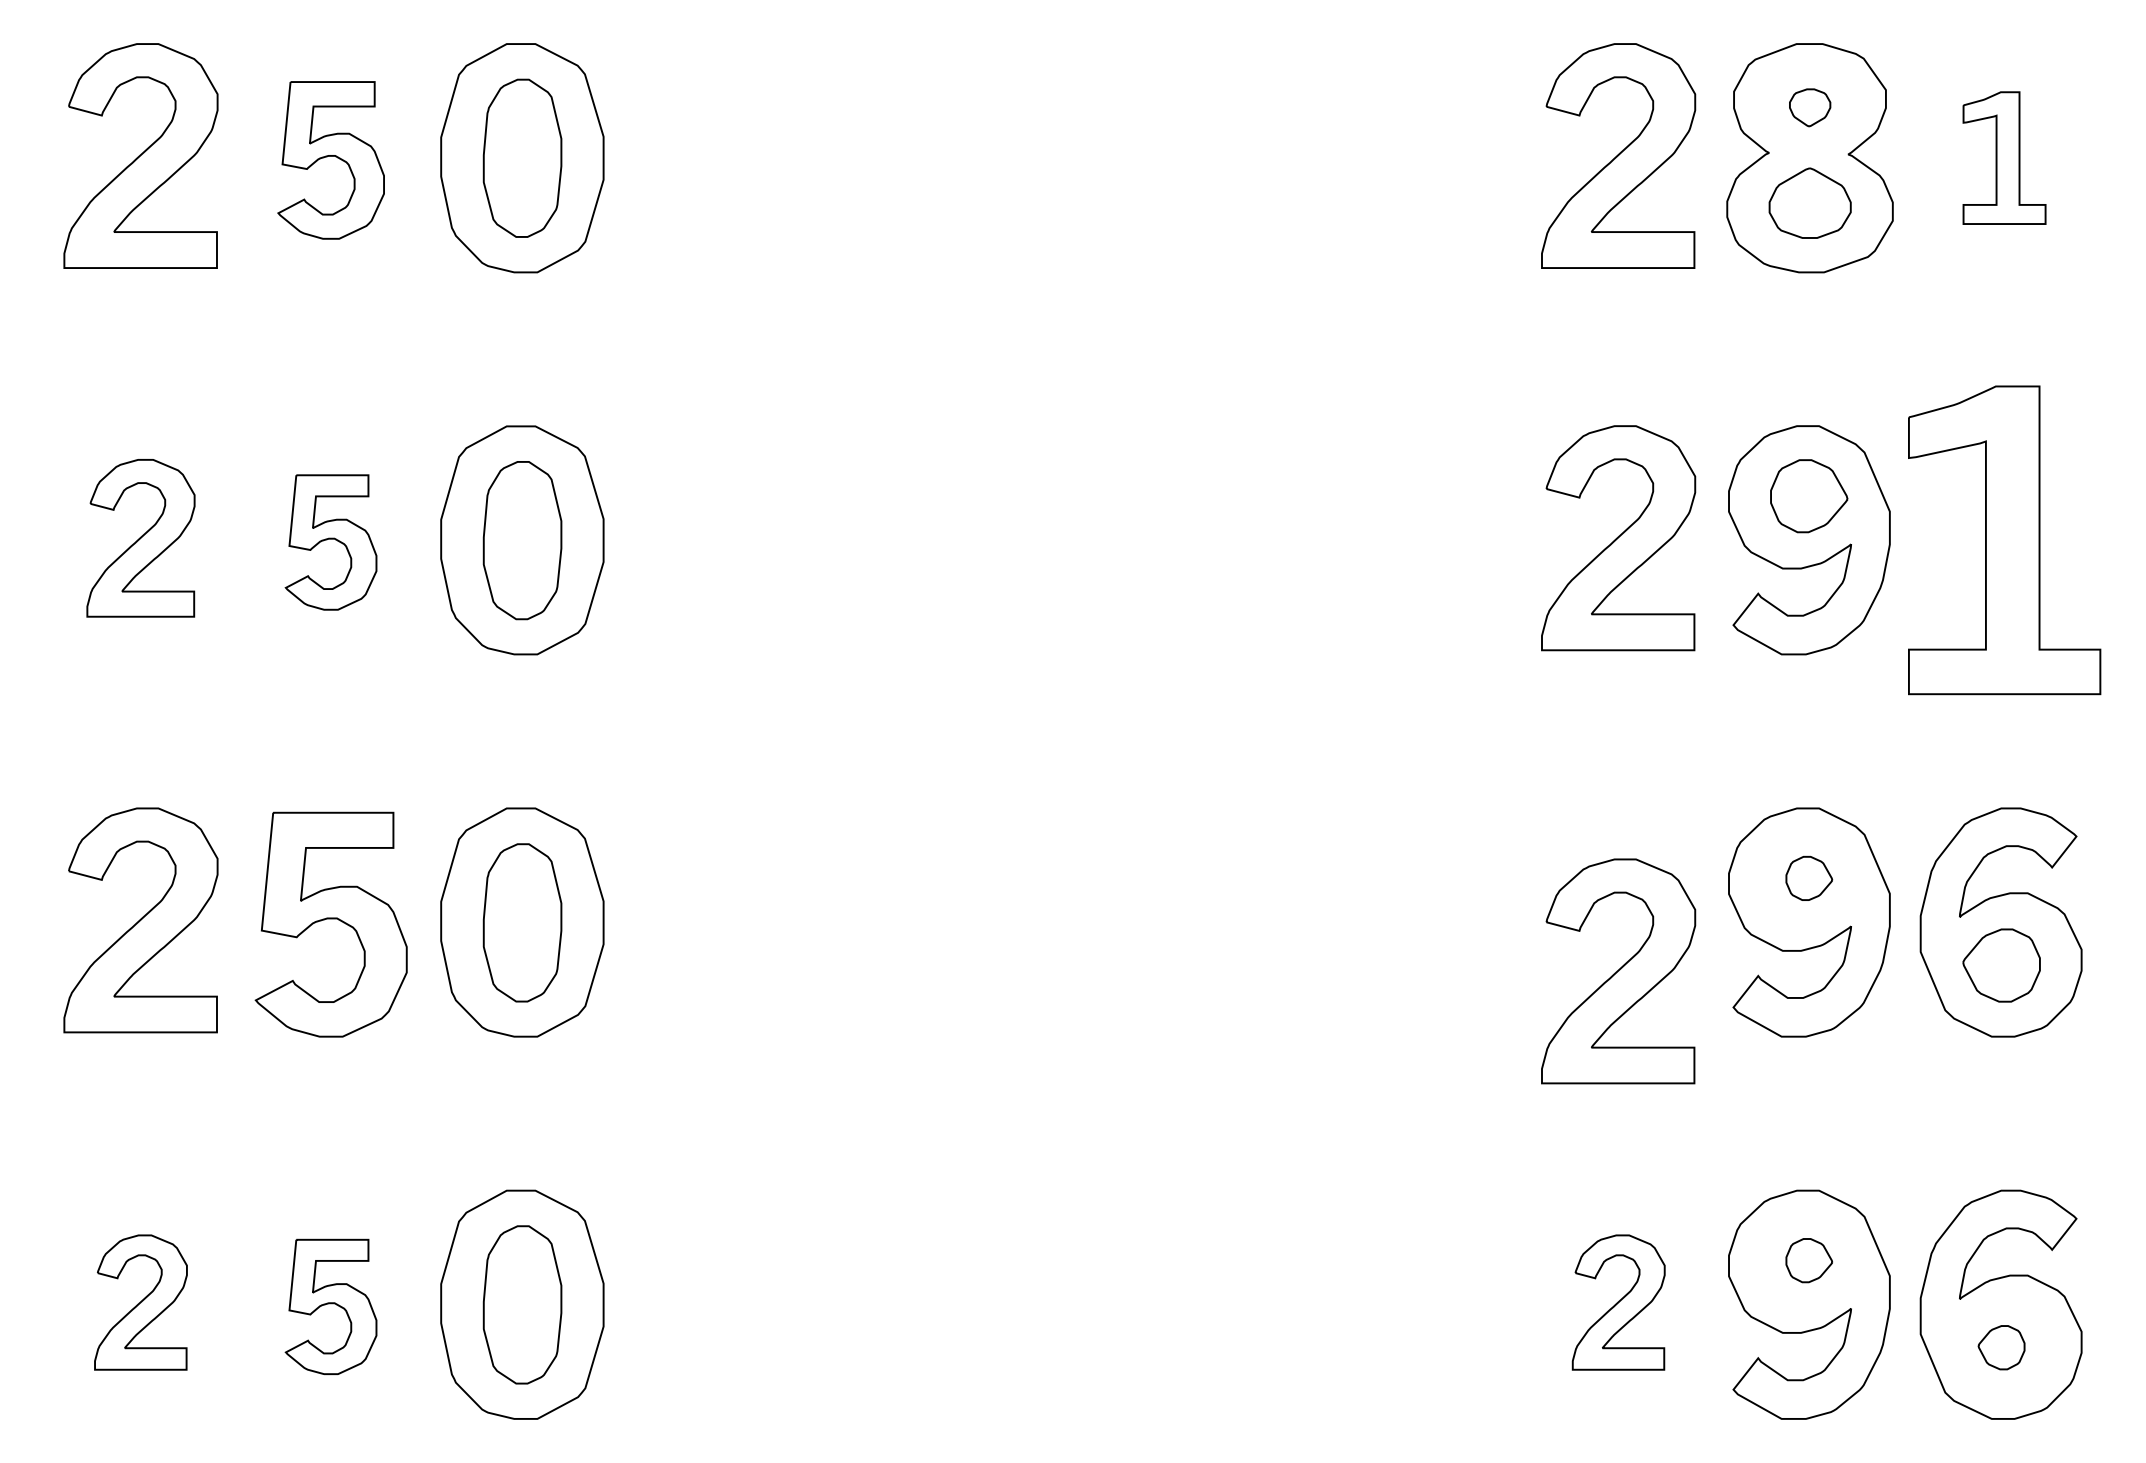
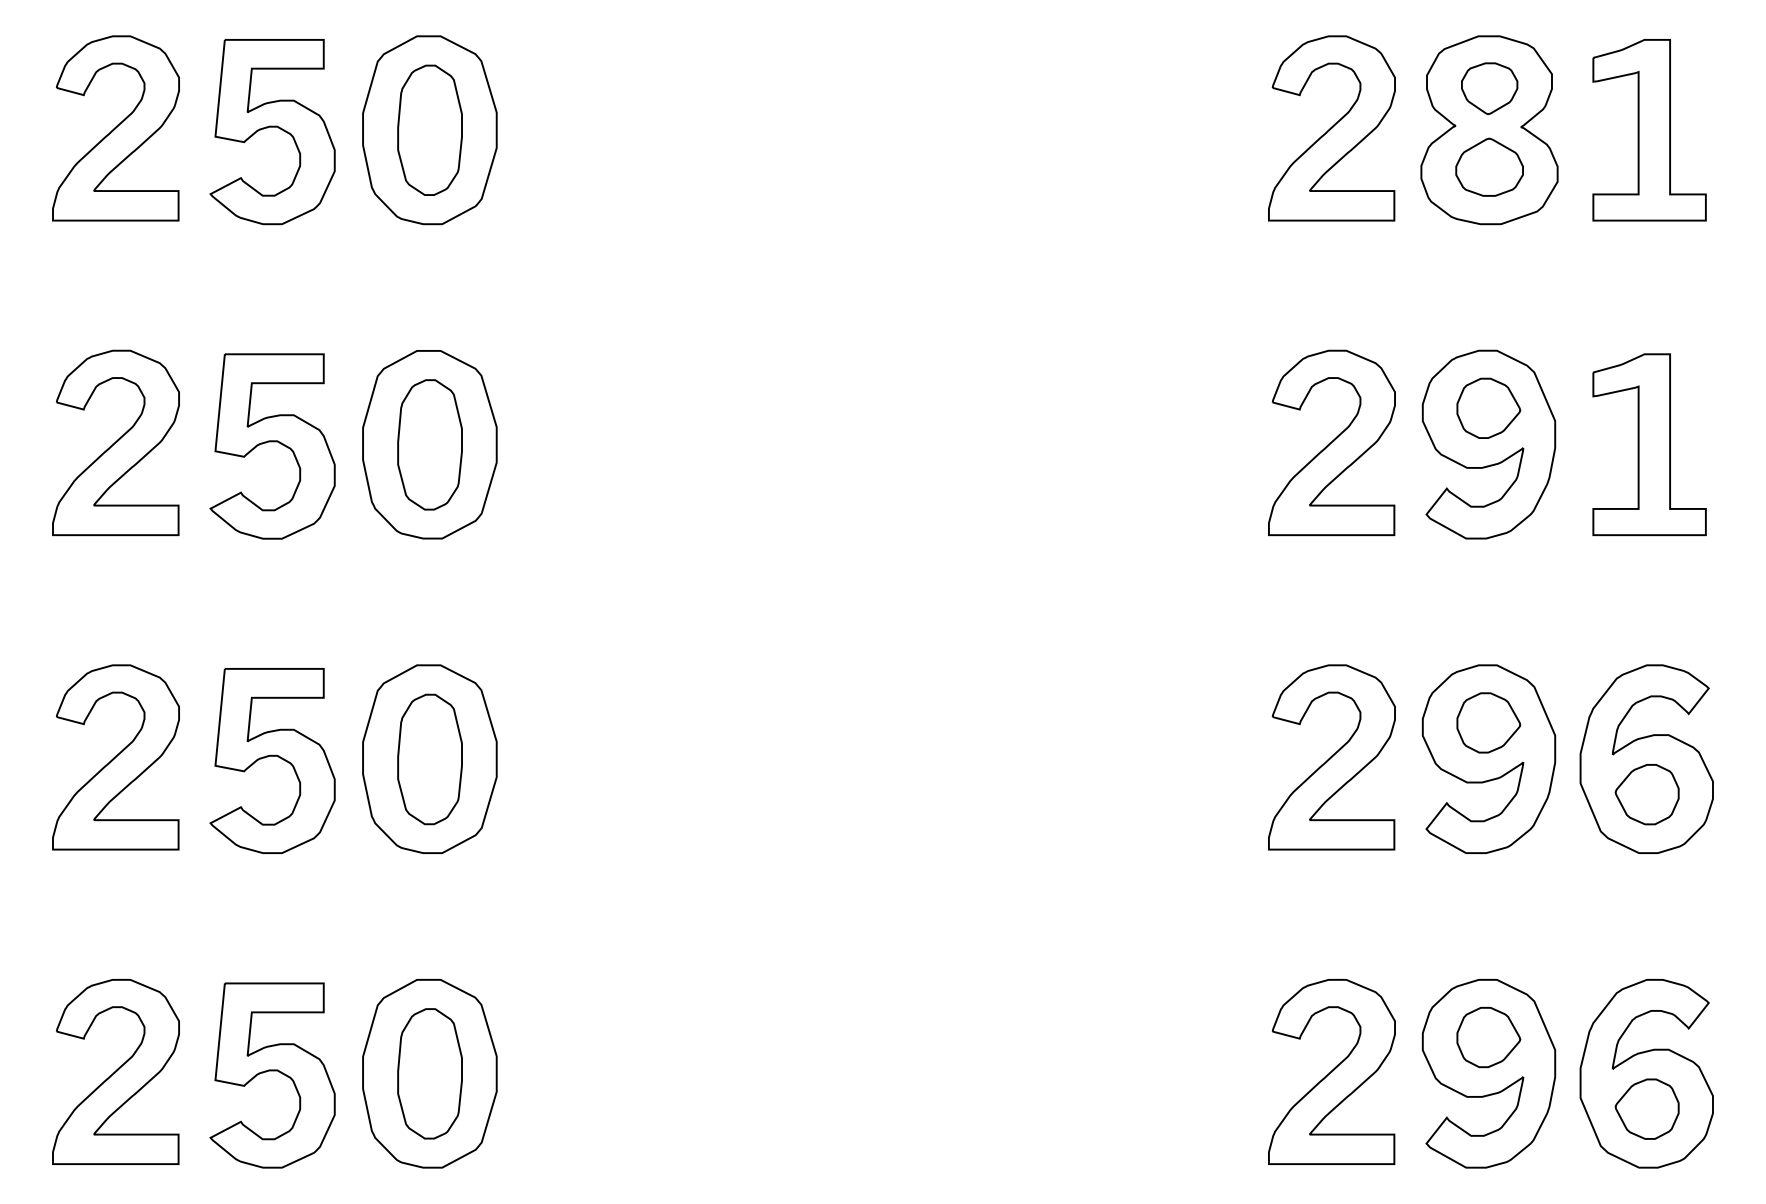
part: (1809, 107) -> (1489, 88), size x1.67
part: (2004, 157) -> (1649, 129), size x1.67
part: (330, 160) -> (271, 132), size x1.43
part: (140, 538) -> (115, 443), size x1.43
part: (2004, 540) -> (1649, 444), size x0.71
part: (330, 542) -> (271, 446), size x1.67
part: (1809, 878) -> (1489, 722), size x1.67
part: (1618, 971) -> (1331, 757), moved
part: (1809, 1260) -> (1489, 1037), size x1.67
part: (140, 1302) -> (115, 1071), size x1.67
part: (1618, 1302) -> (1331, 1071), size x1.67
part: (330, 1306) -> (271, 1075), size x1.67
part: (2001, 1347) -> (1647, 1108), size x1.67

